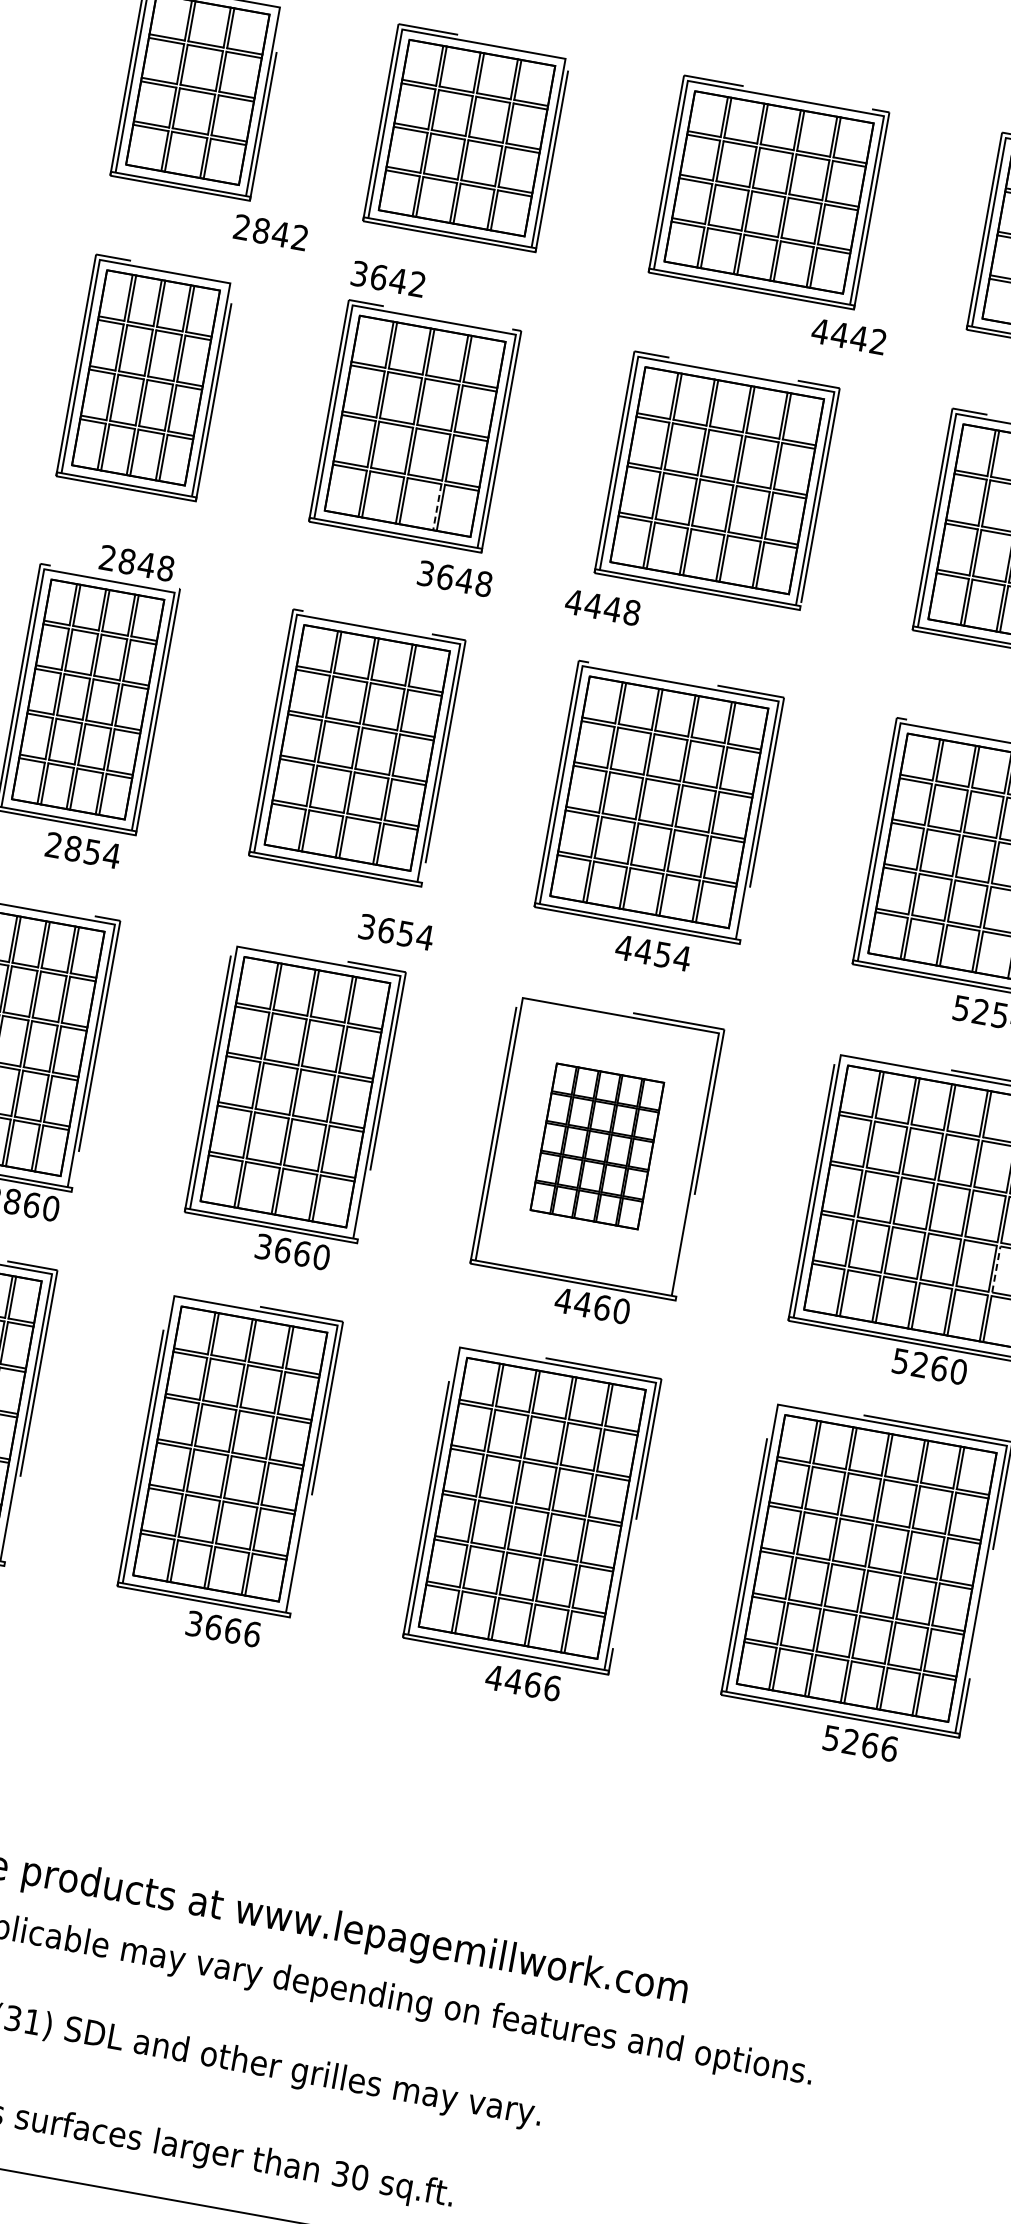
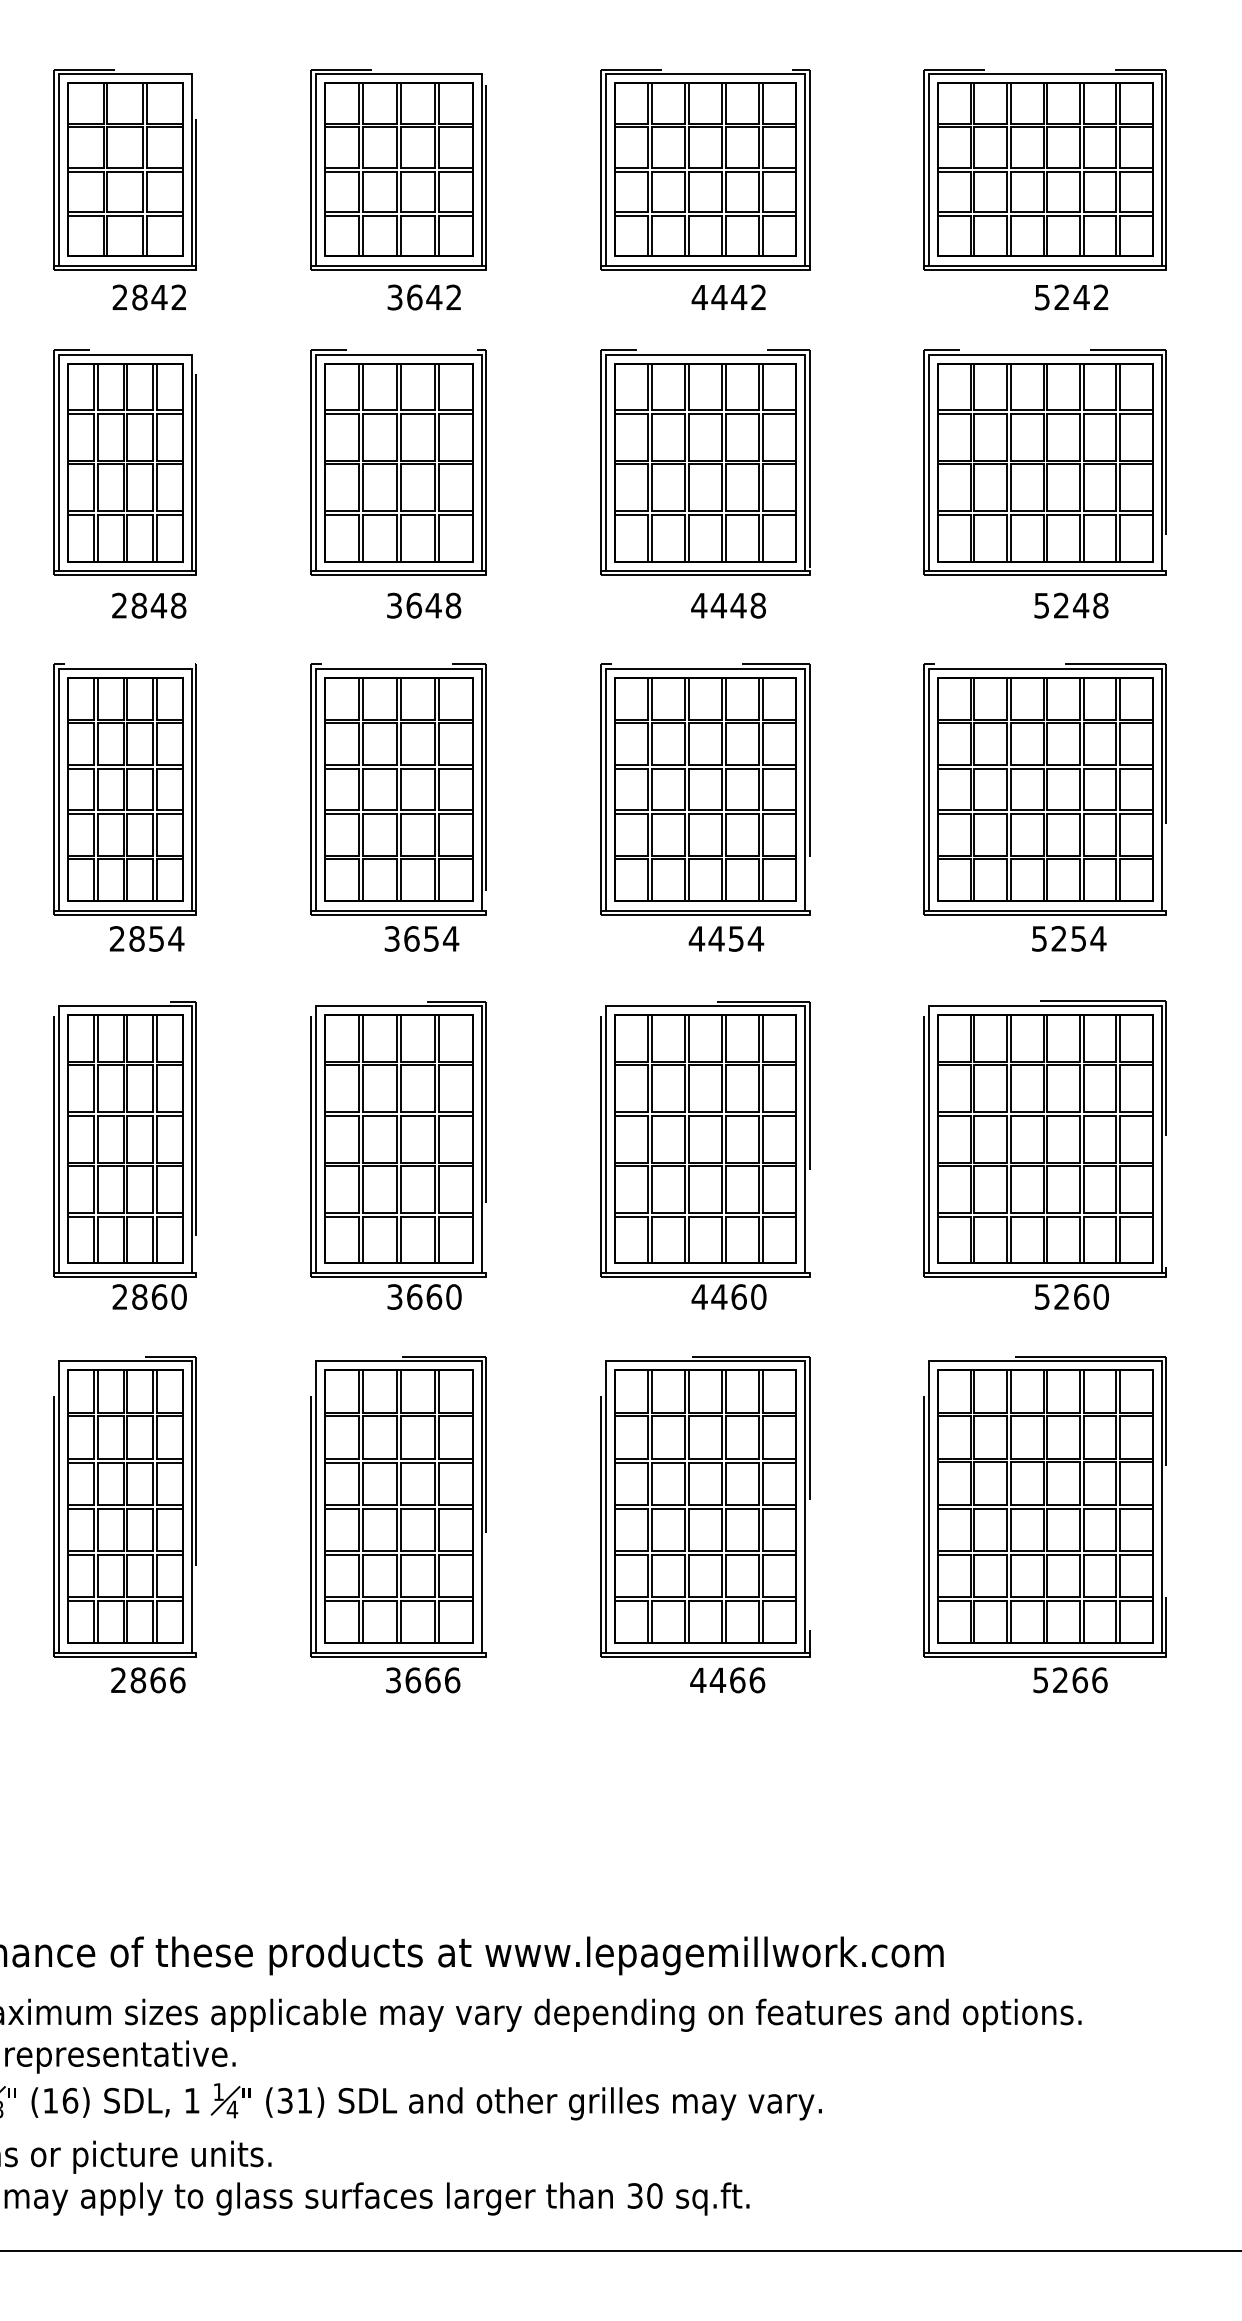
text: (269, 232) -> (148, 297), moved
text: (387, 278) -> (423, 297), moved
text: (848, 335) -> (728, 296), moved
line: (436, 507) -> (434, 538), dashed -> solid
text: (137, 563) -> (149, 605), moved
text: (455, 578) -> (424, 605), moved
text: (602, 607) -> (728, 605), moved
text: (396, 931) -> (421, 938), moved
part: (597, 1145) -> (705, 1138), size x1.67
line: (996, 1269) -> (1120, 1189), dashed -> solid

